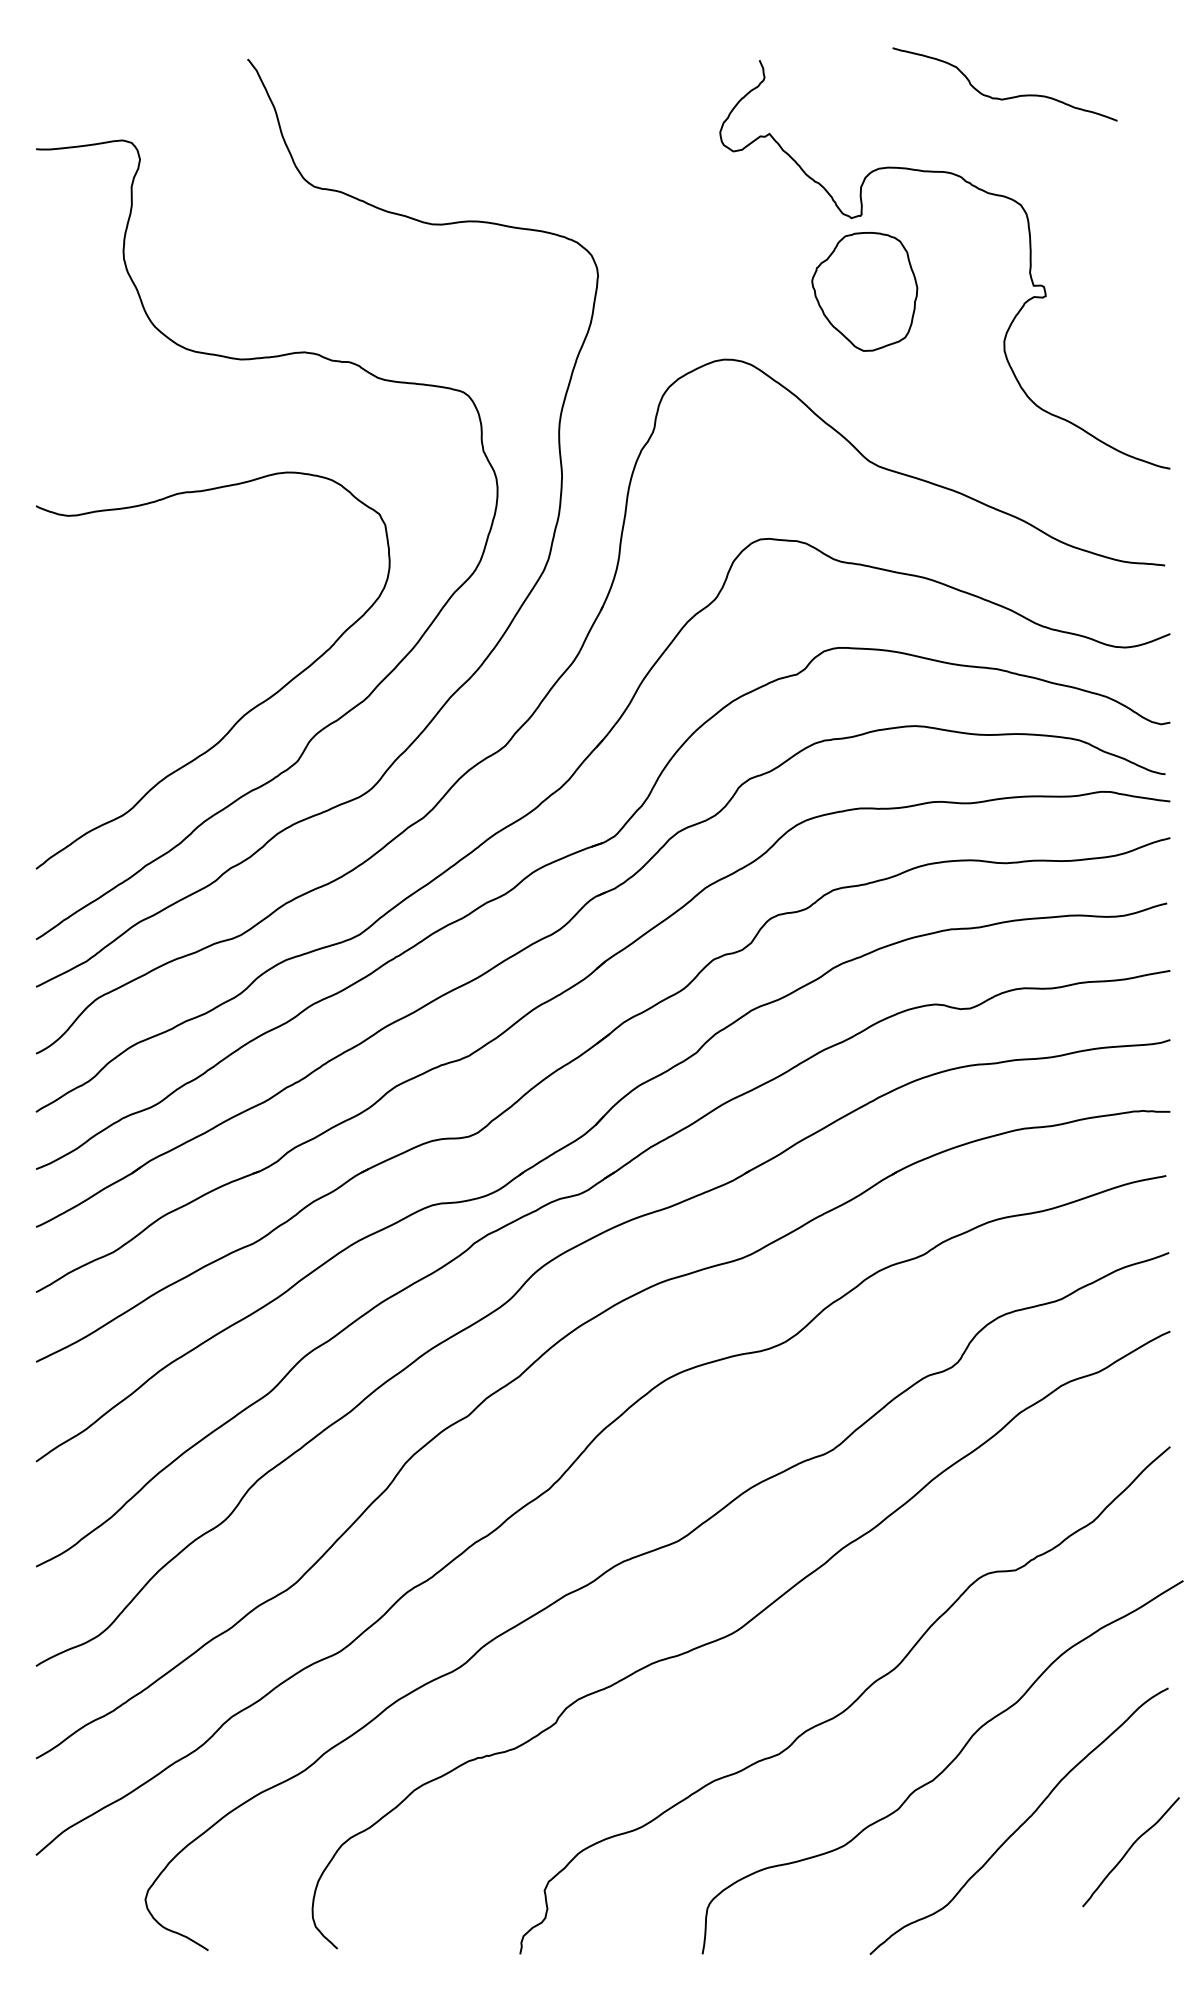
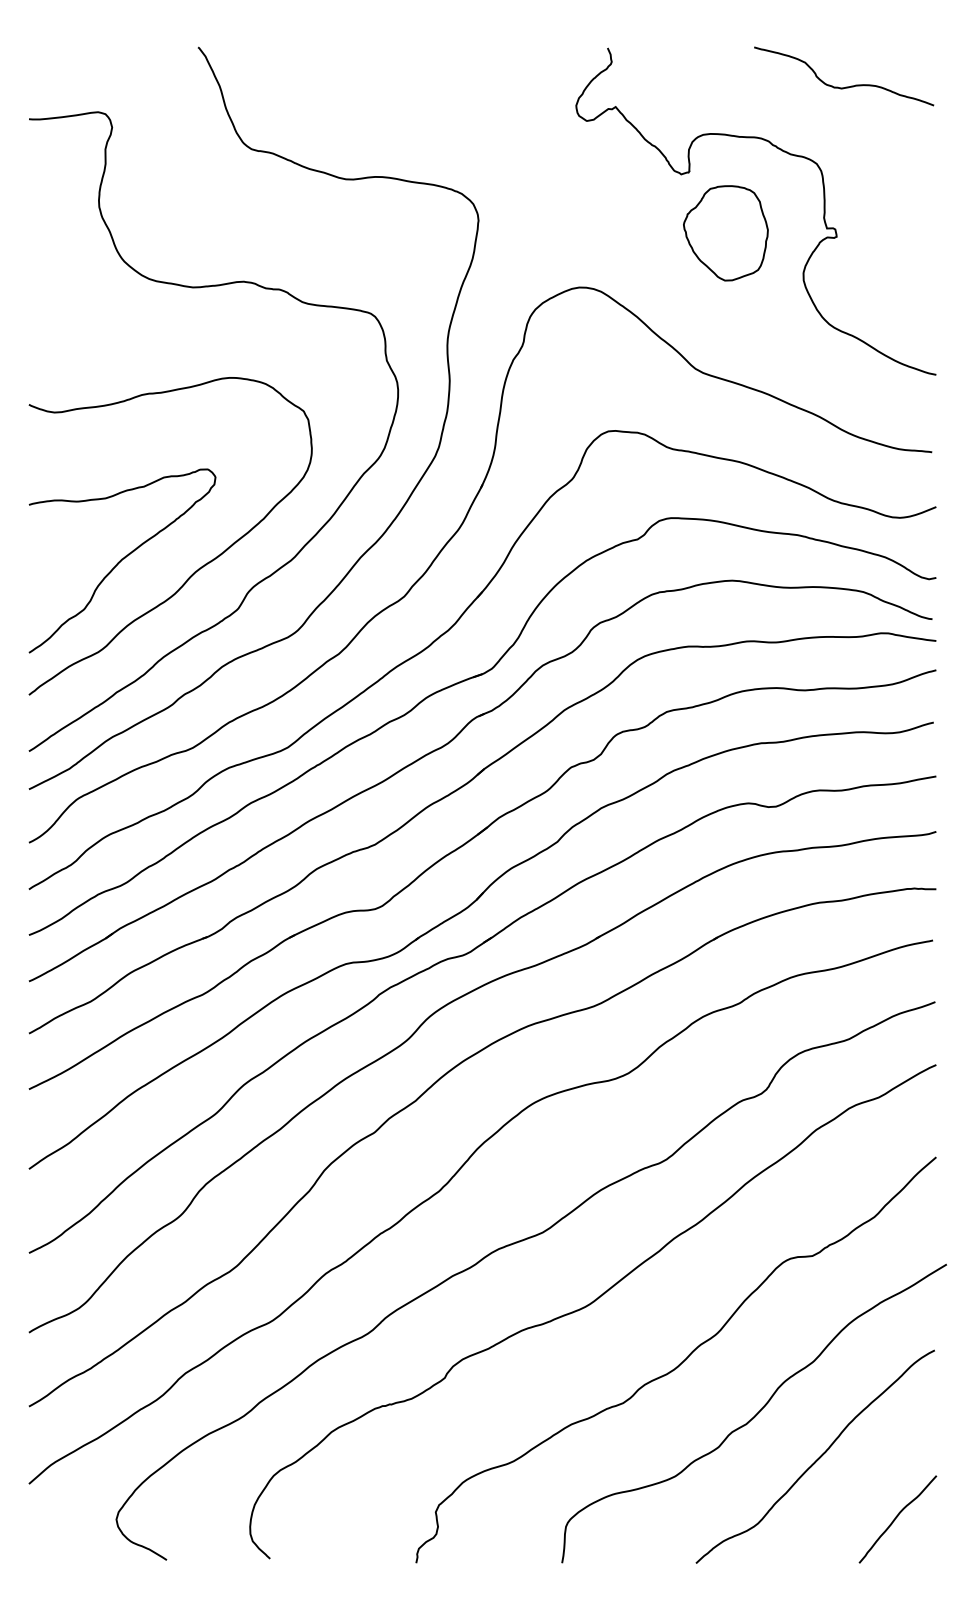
curve: (1006, 97) -> (845, 86), moved
part: (864, 292) -> (725, 233), moved
curve: (152, 700) -> (122, 560), added
curve: (1129, 1850) -> (896, 1518), moved

